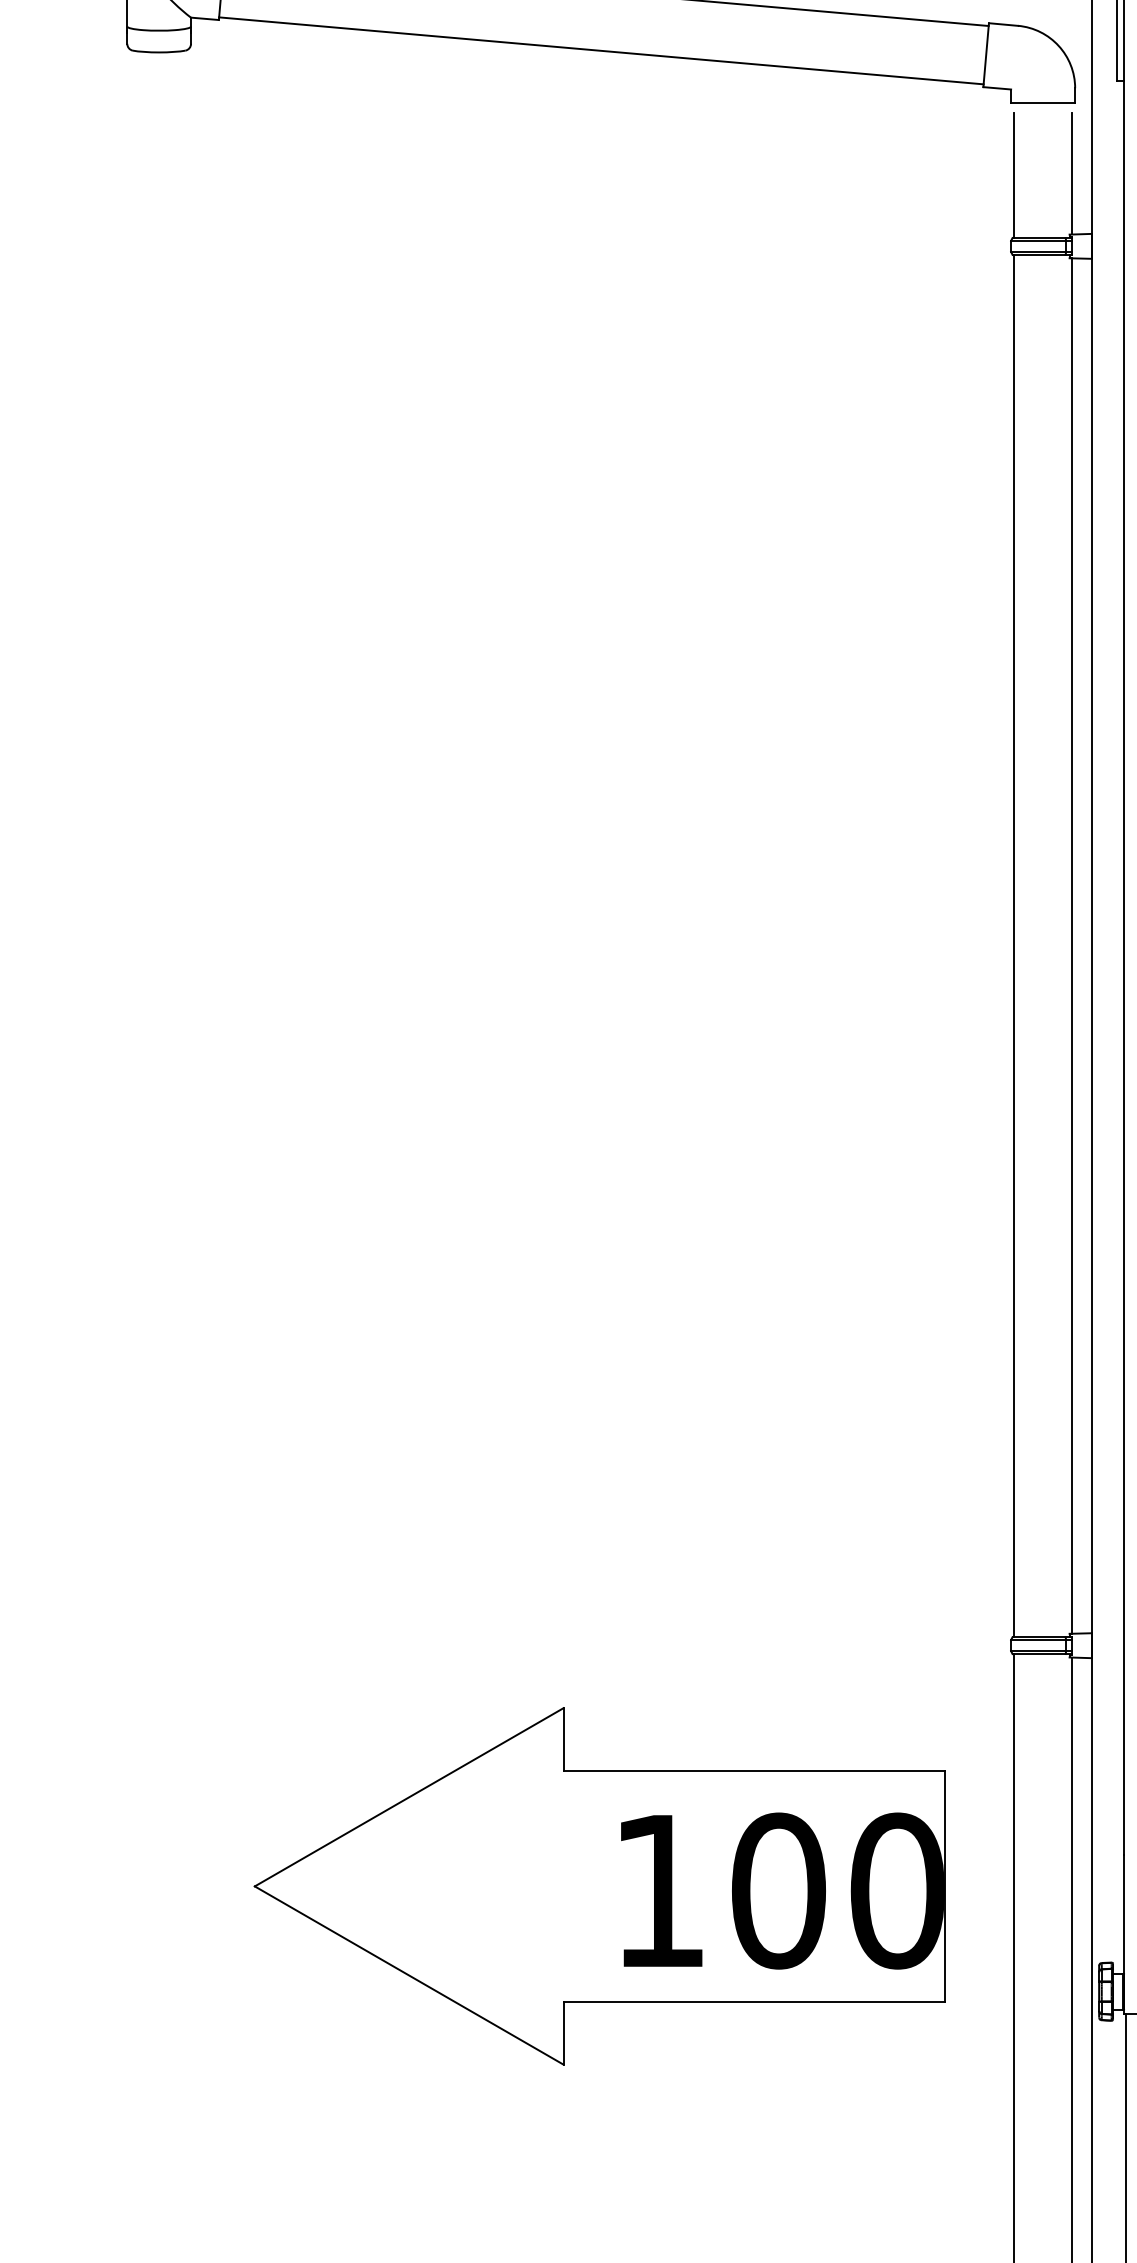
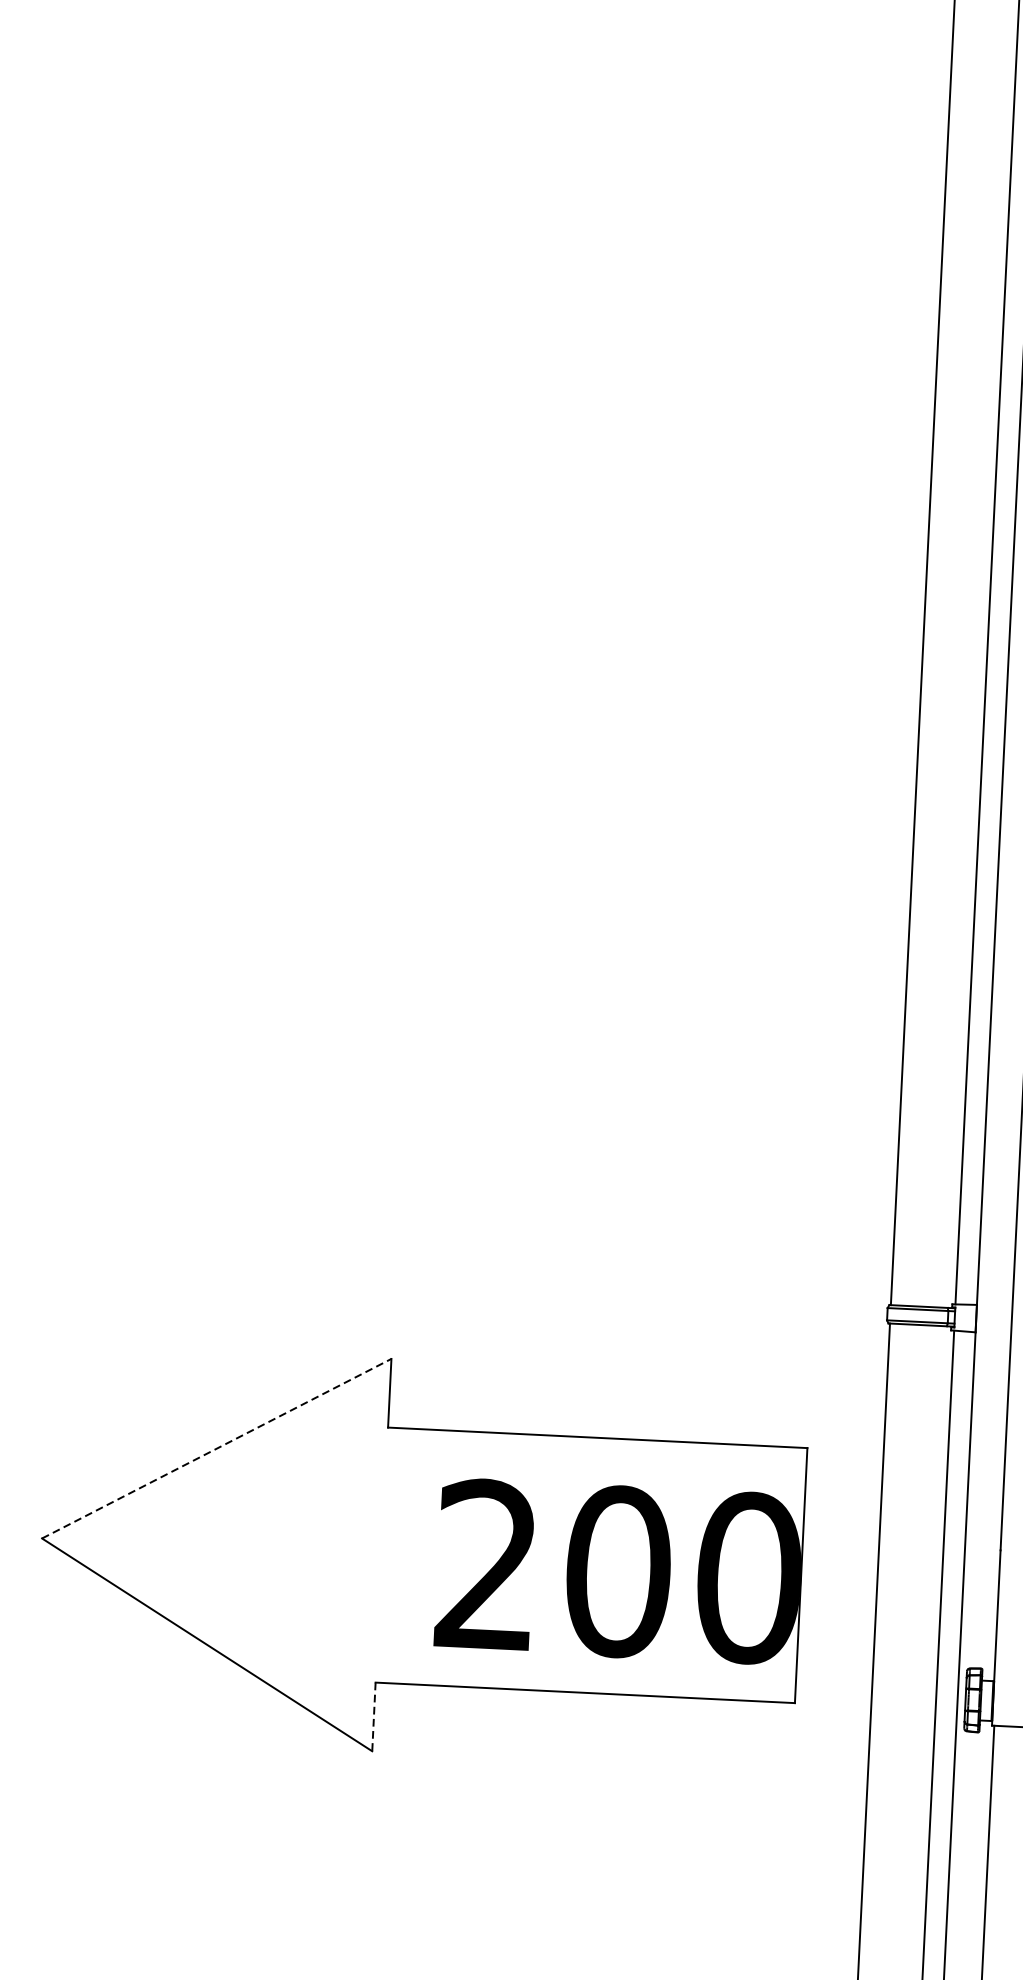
line: (409, 1797) -> (217, 1448), solid -> dashed
text: (658, 1889) -> (486, 1563), 100 -> 200
line: (563, 2033) -> (373, 1716), solid -> dashed

